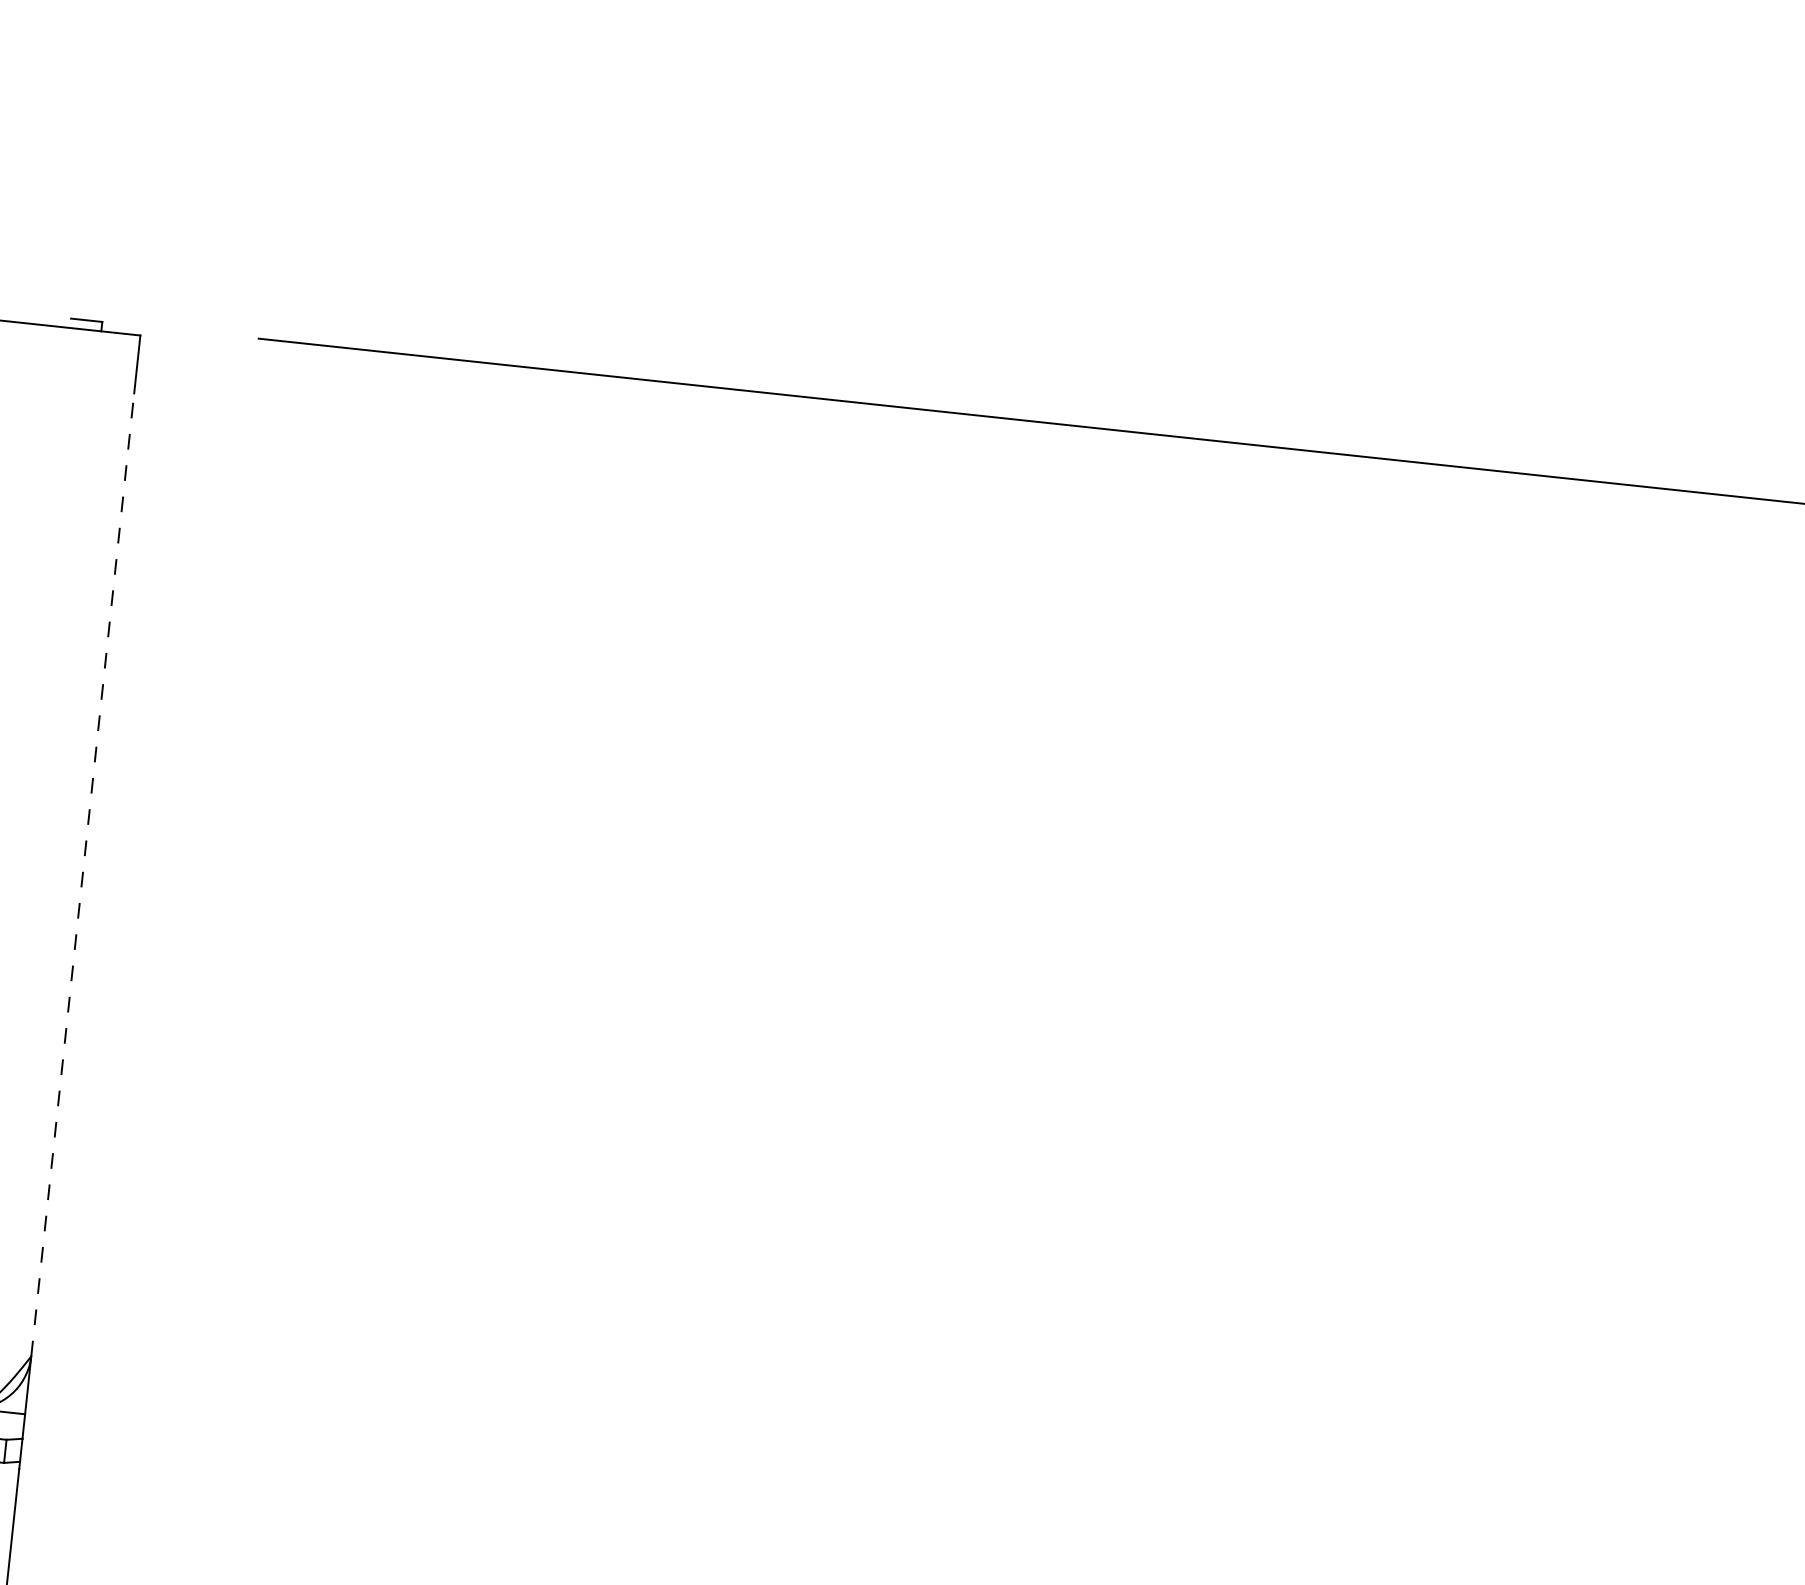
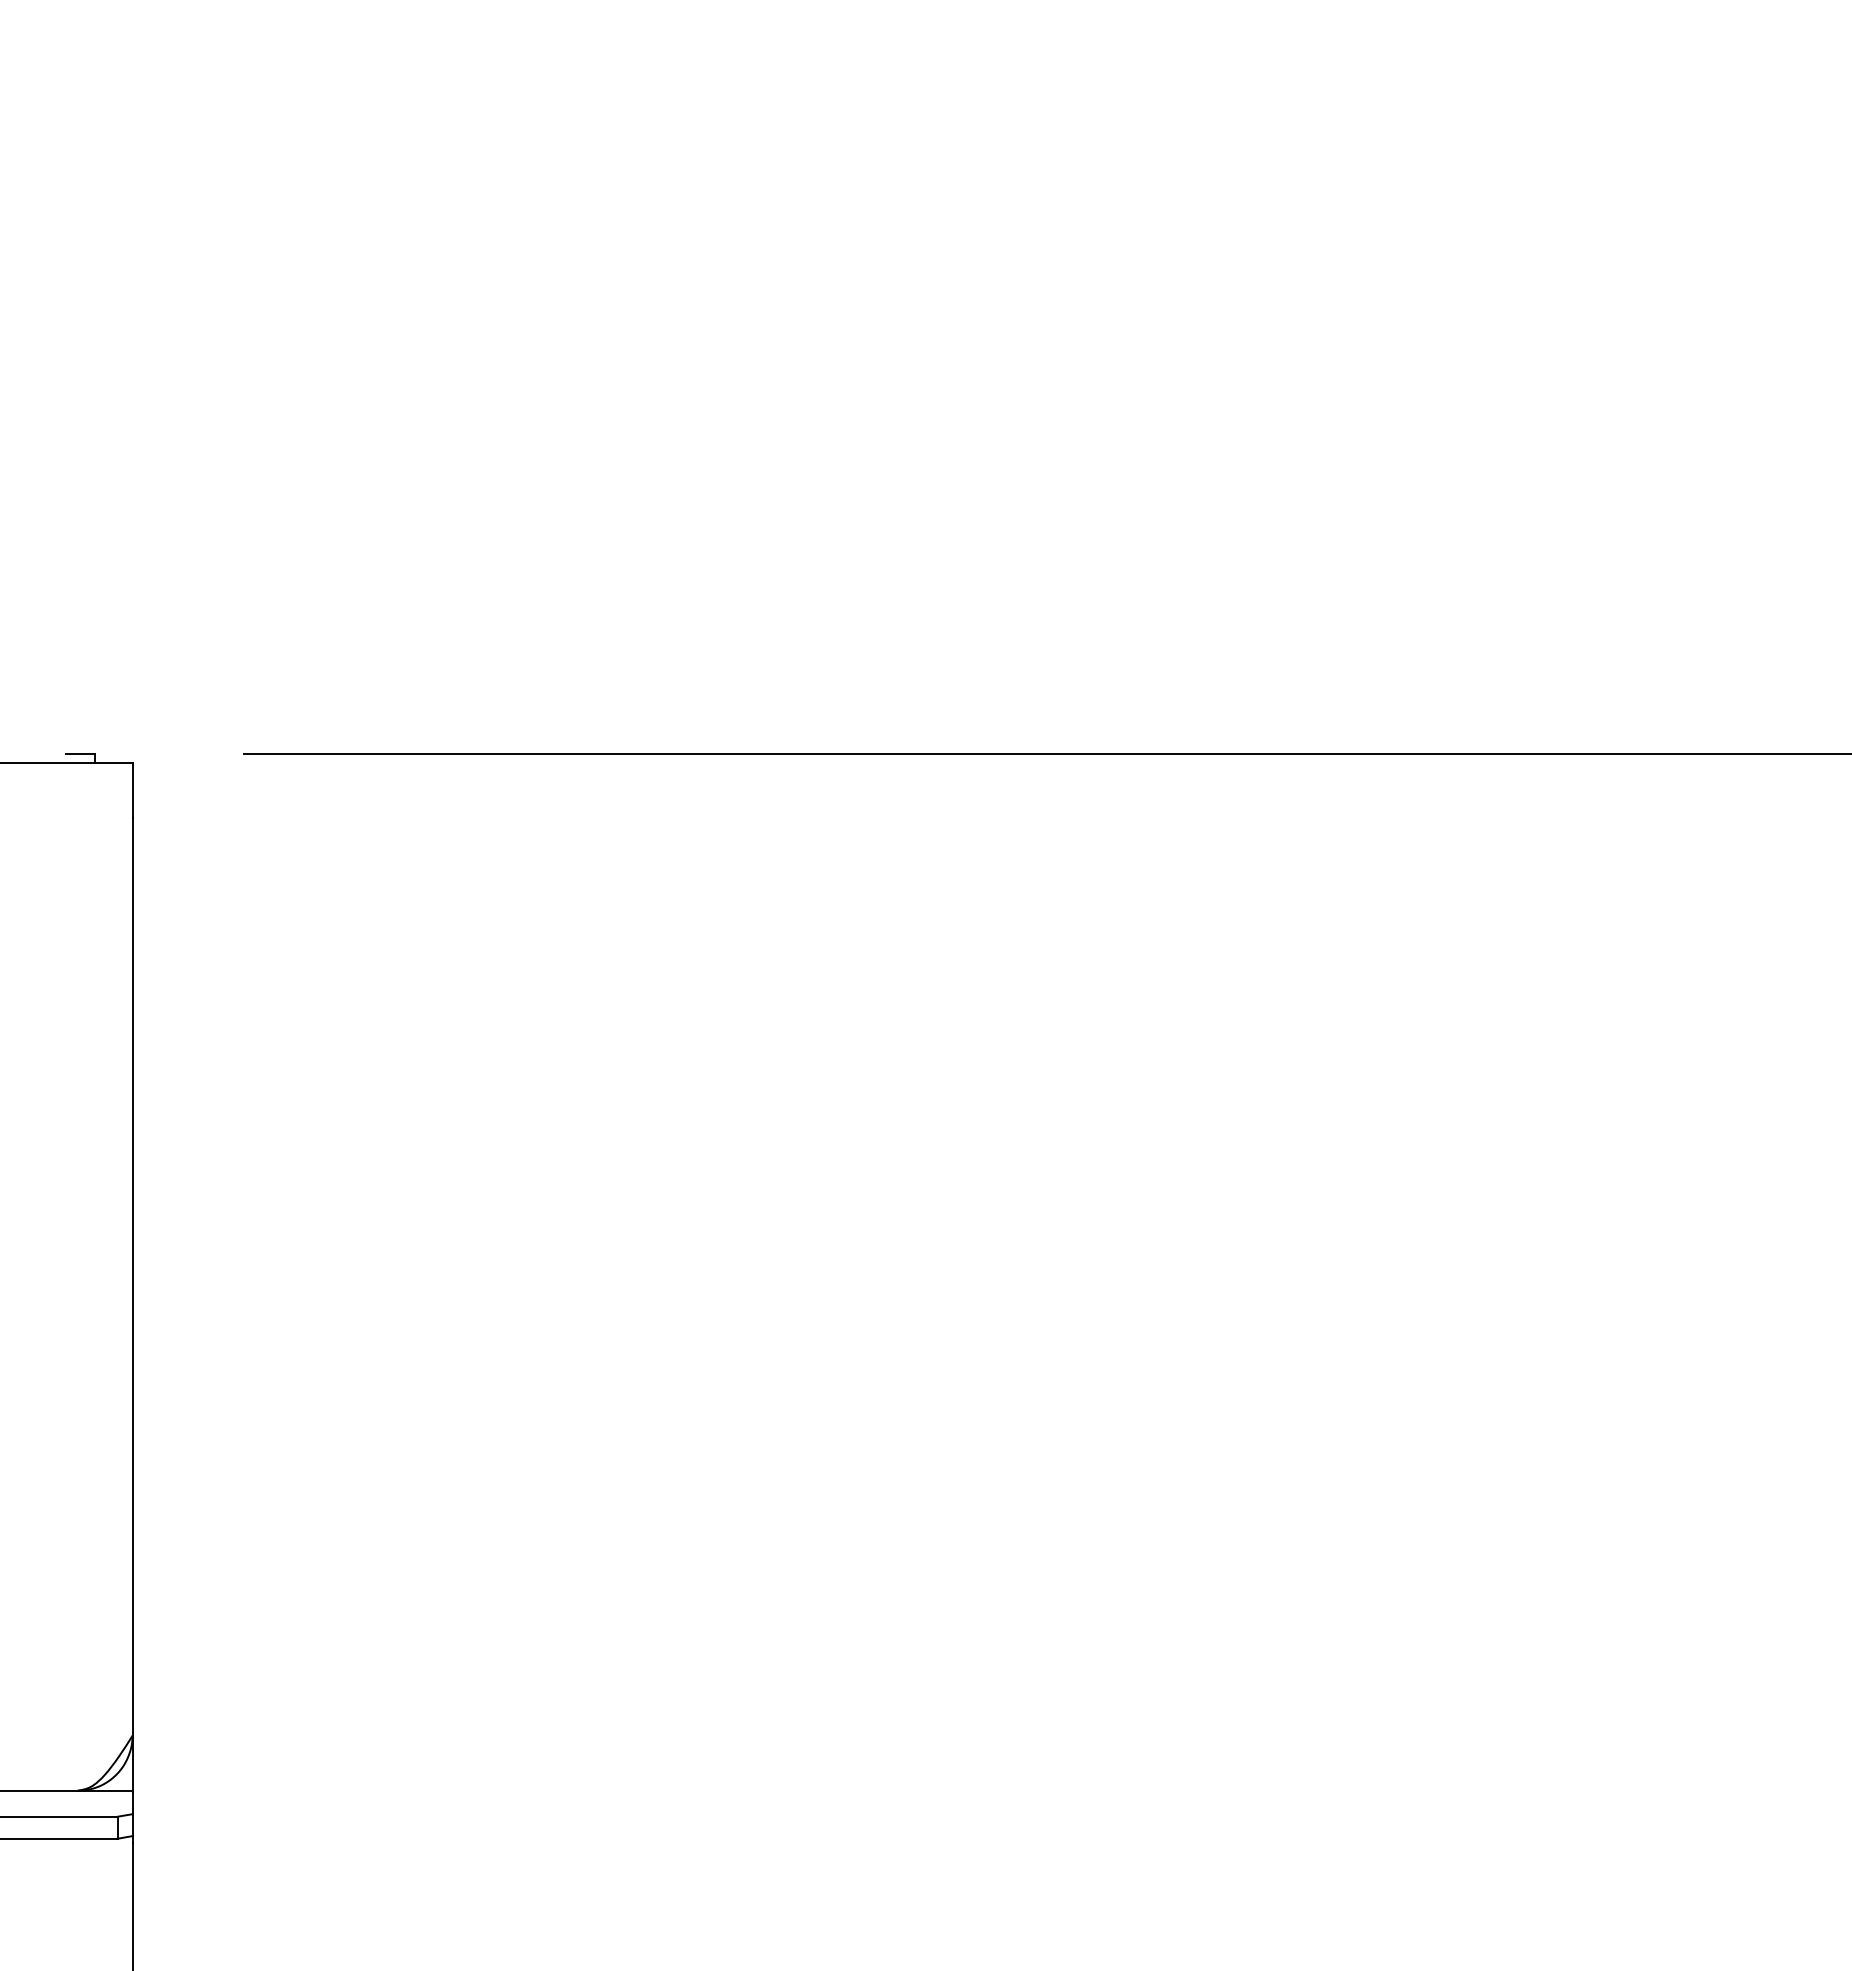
line: (82, 875) -> (132, 1277), dashed -> solid

